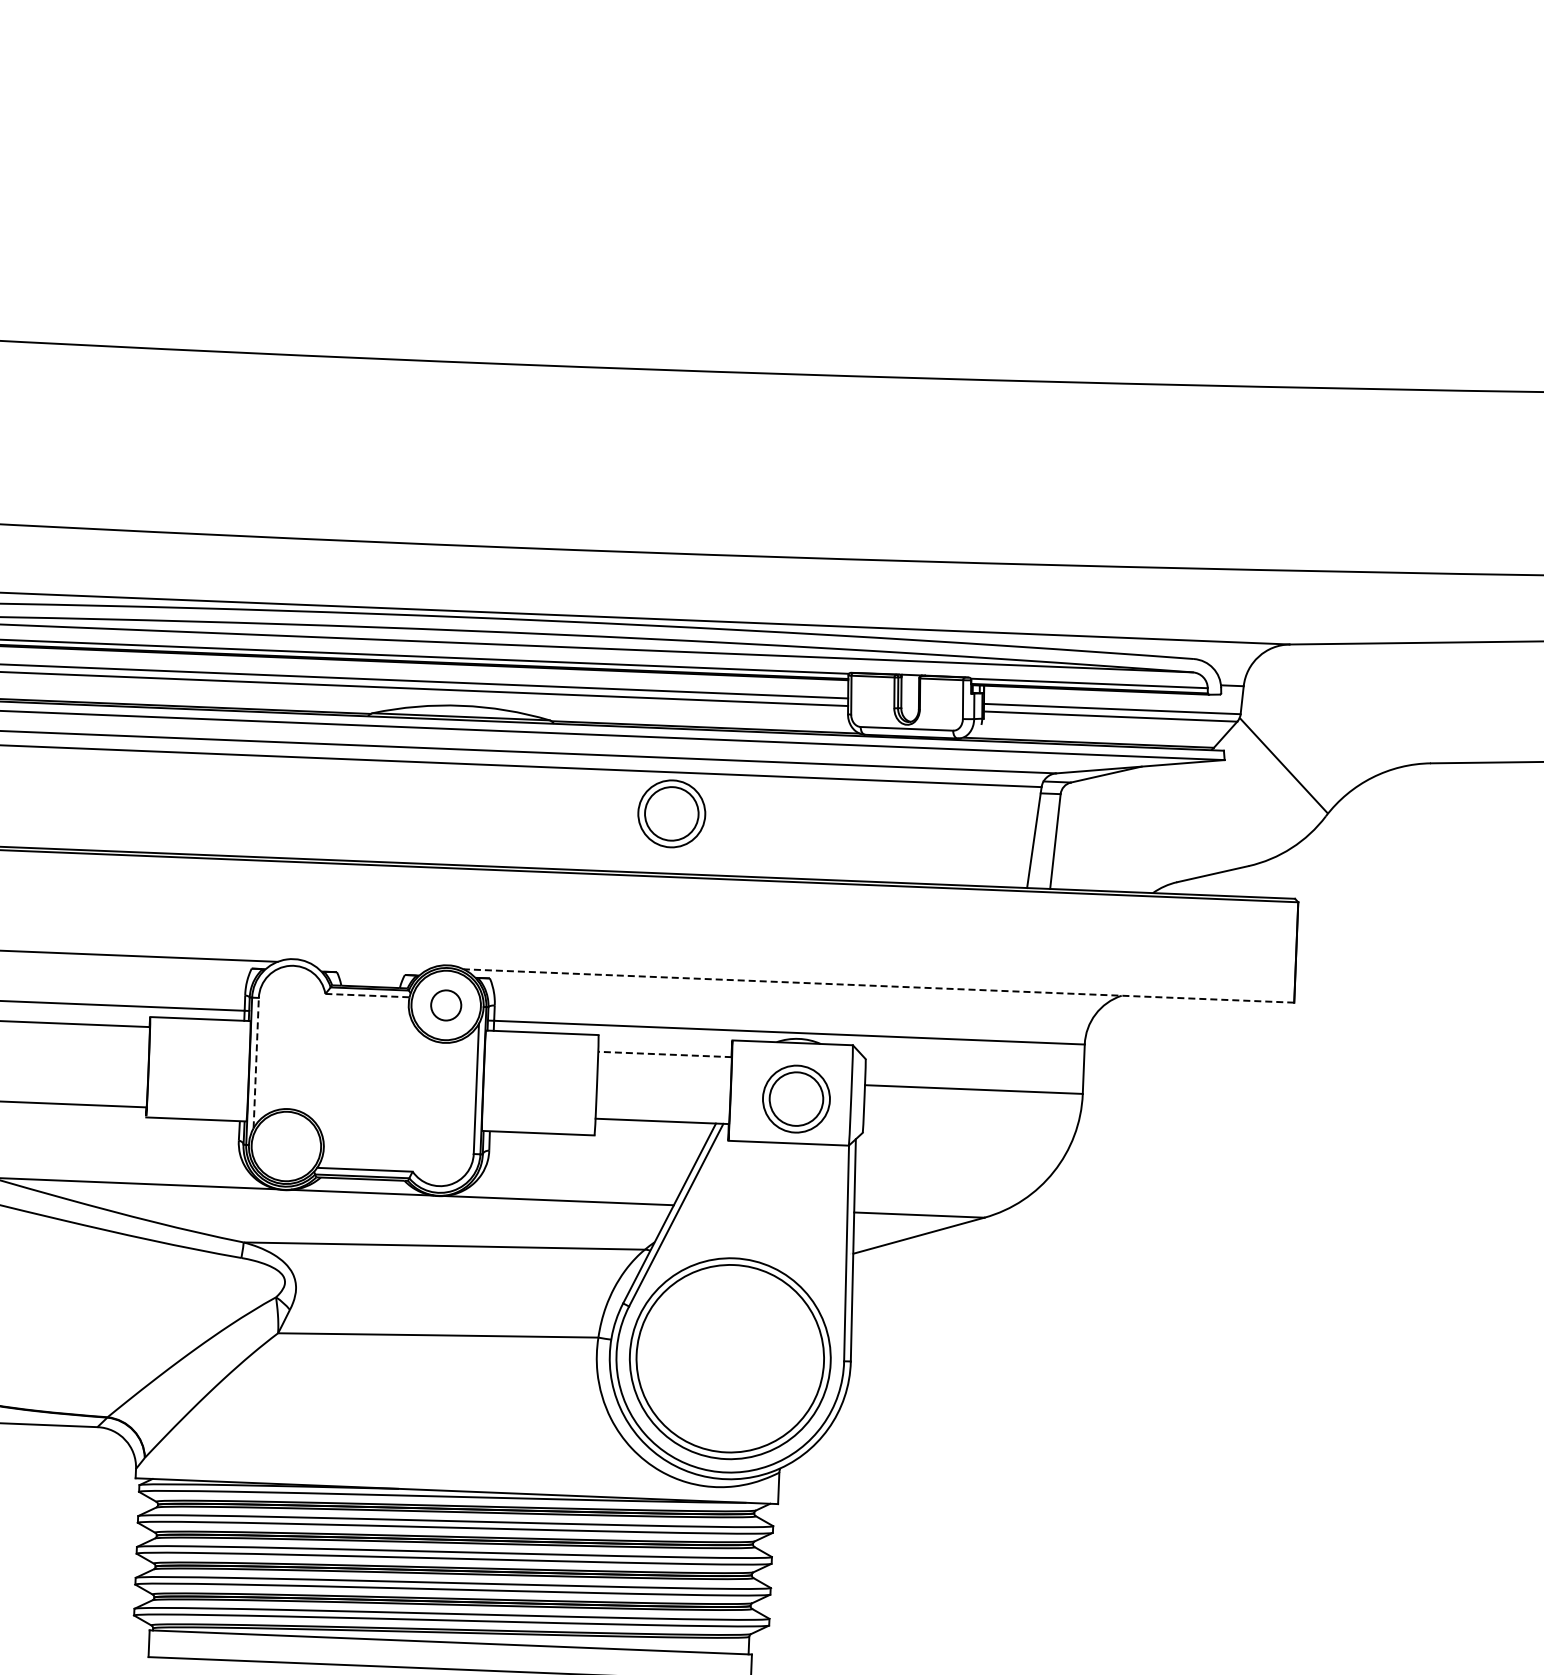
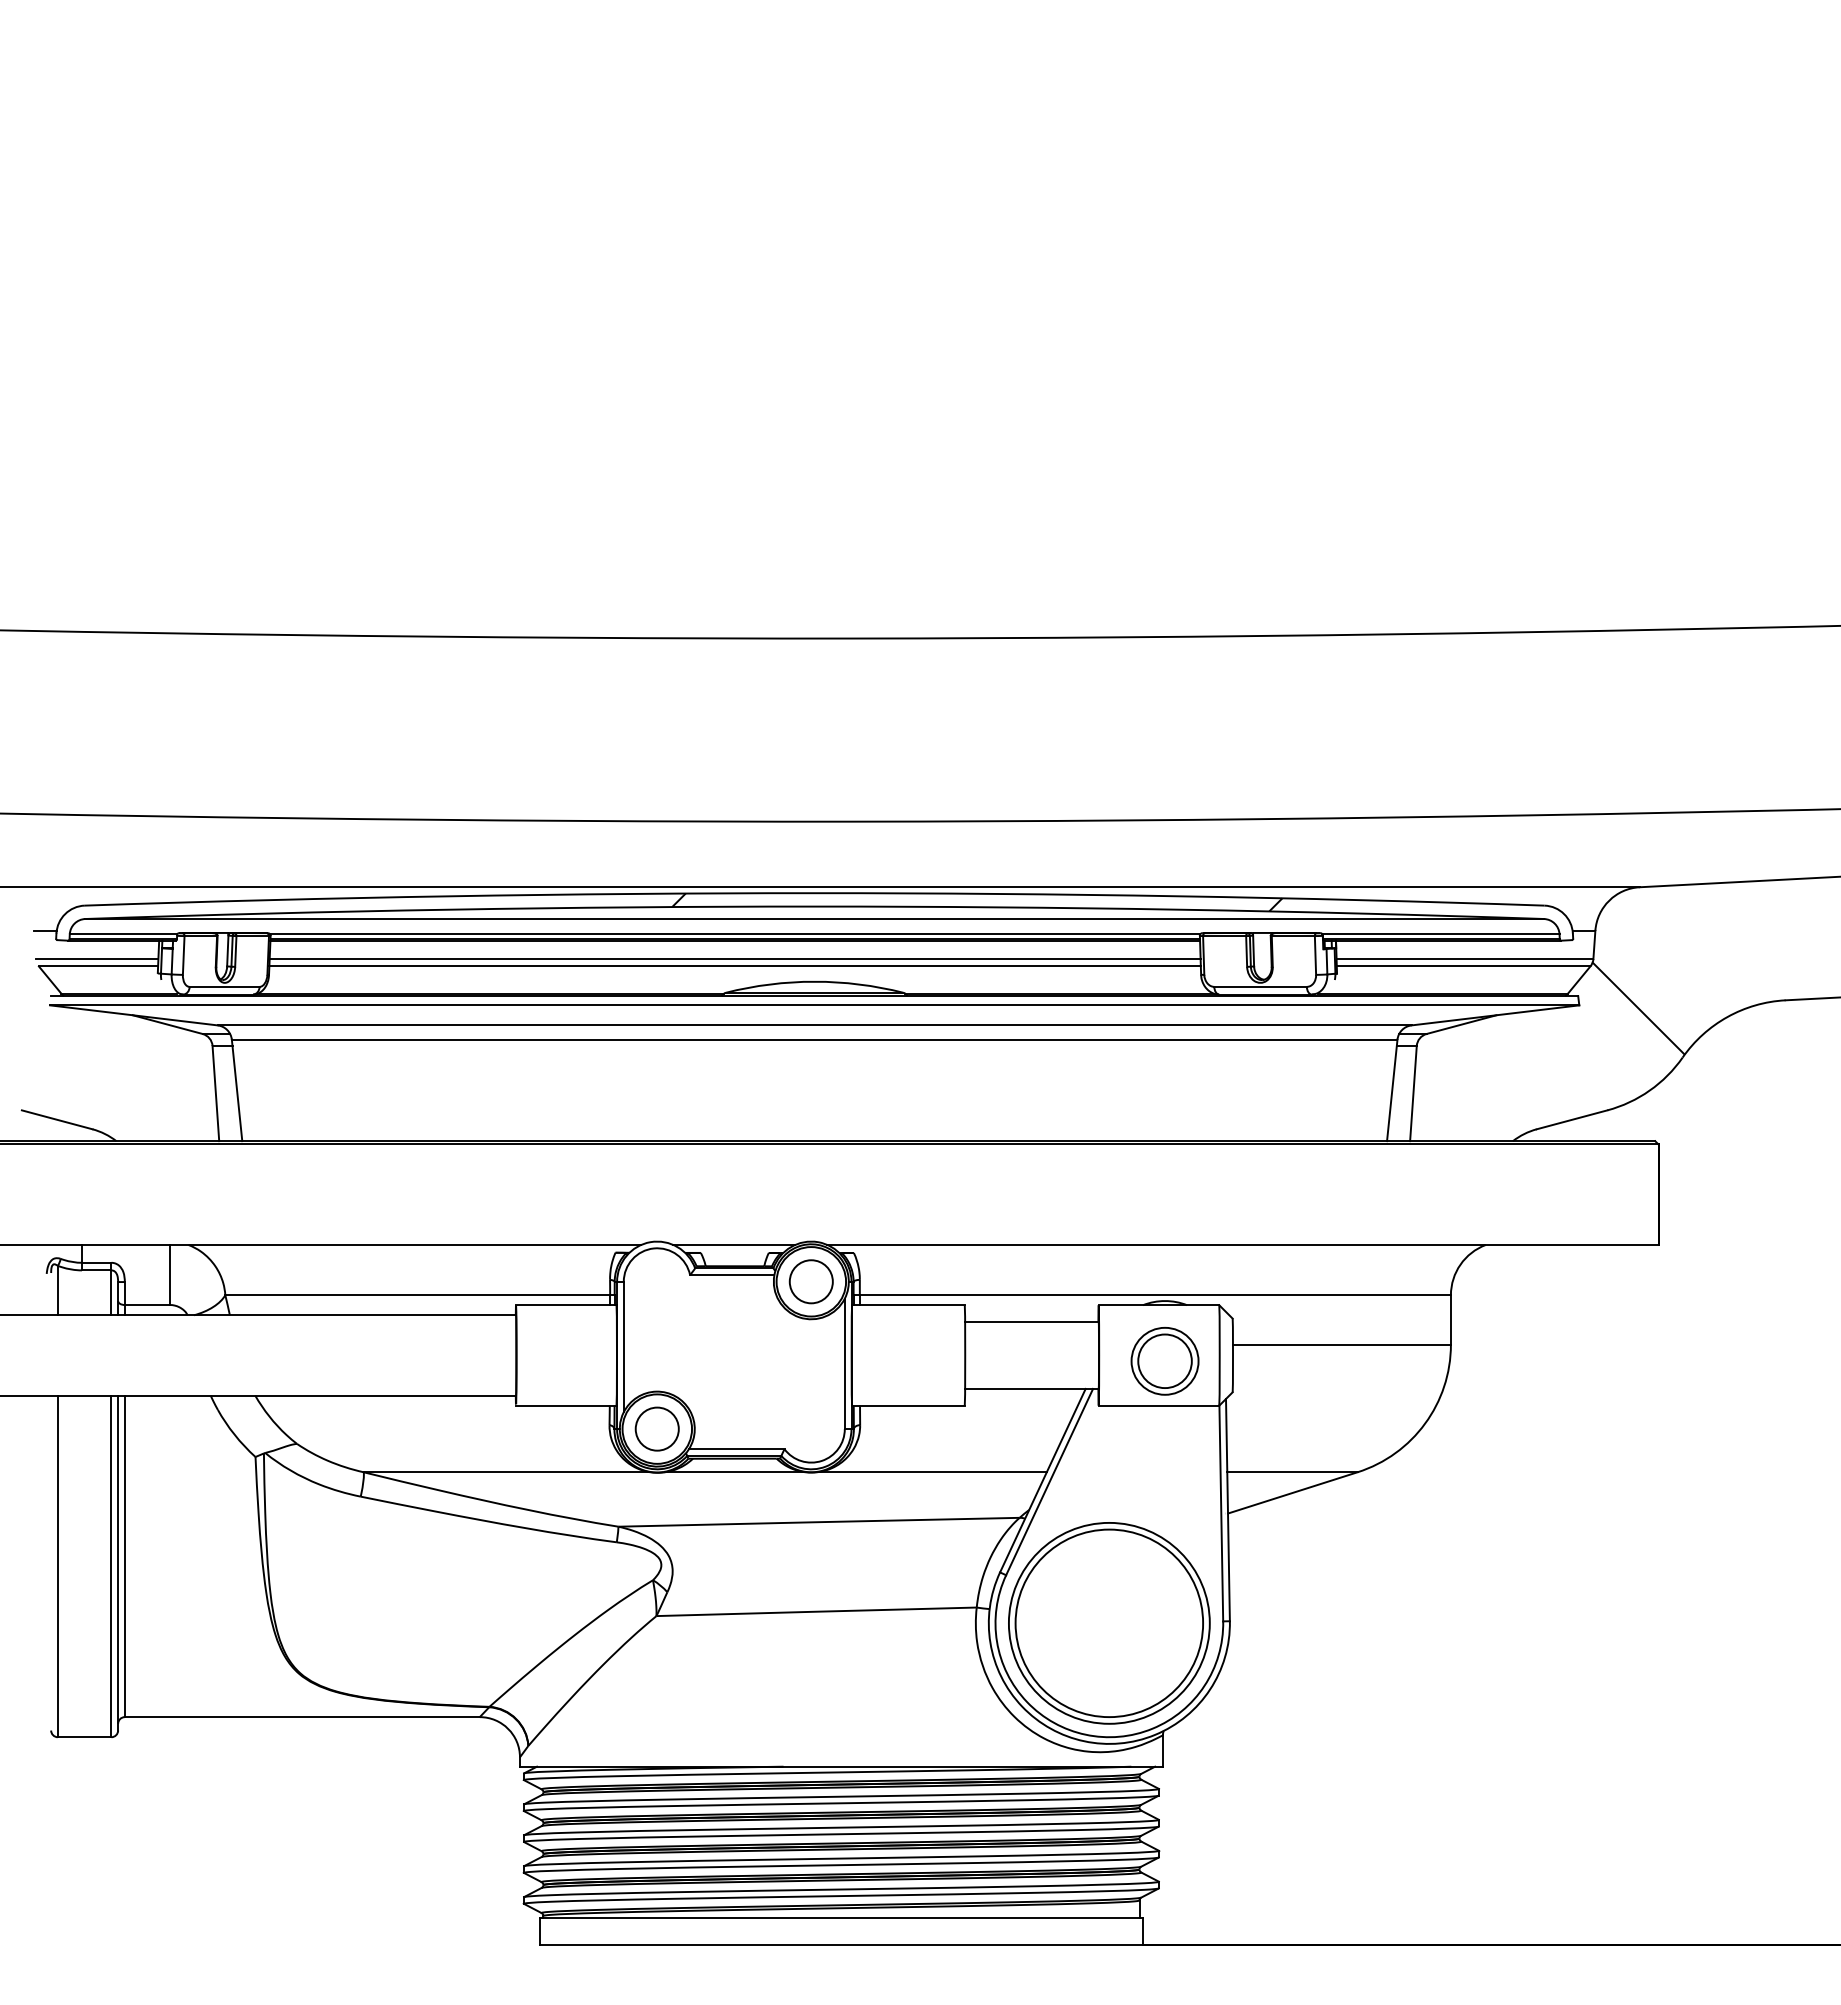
hatch: (627, 633) -> (977, 902), added
part: (671, 814) -> (1028, 1081), removed
line: (370, 965) -> (734, 1244), added
line: (878, 985) -> (1242, 1244), dashed -> solid
line: (367, 996) -> (732, 1275), dashed -> solid
circle: (445, 1005) -> (810, 1281), size x1.43
line: (664, 1053) -> (1031, 1321), dashed -> solid
line: (255, 1062) -> (623, 1346), dashed -> solid
circle: (285, 1145) -> (656, 1428), added

